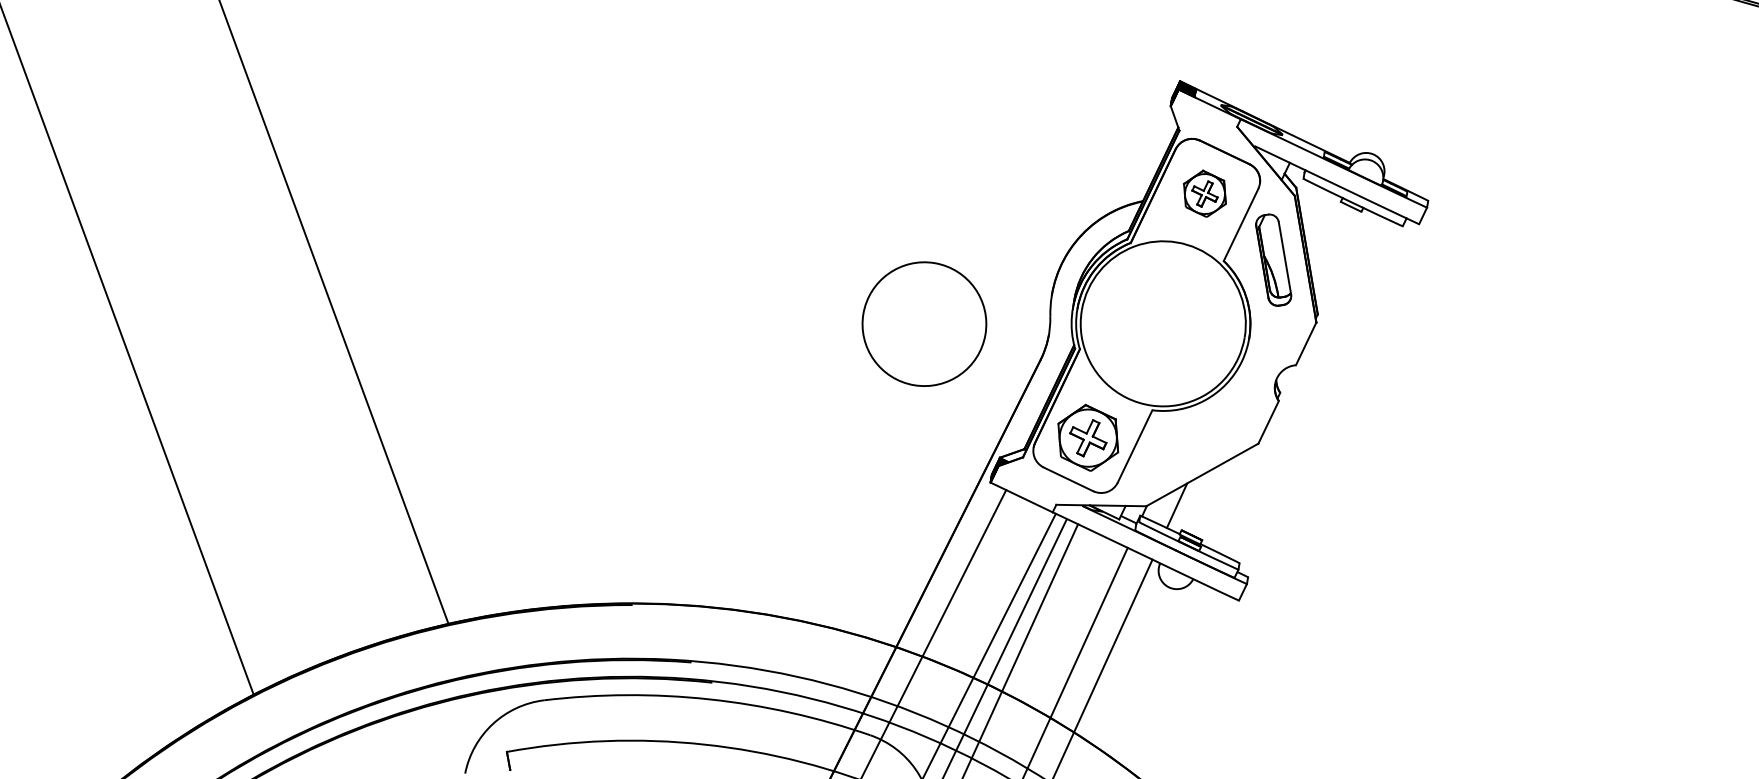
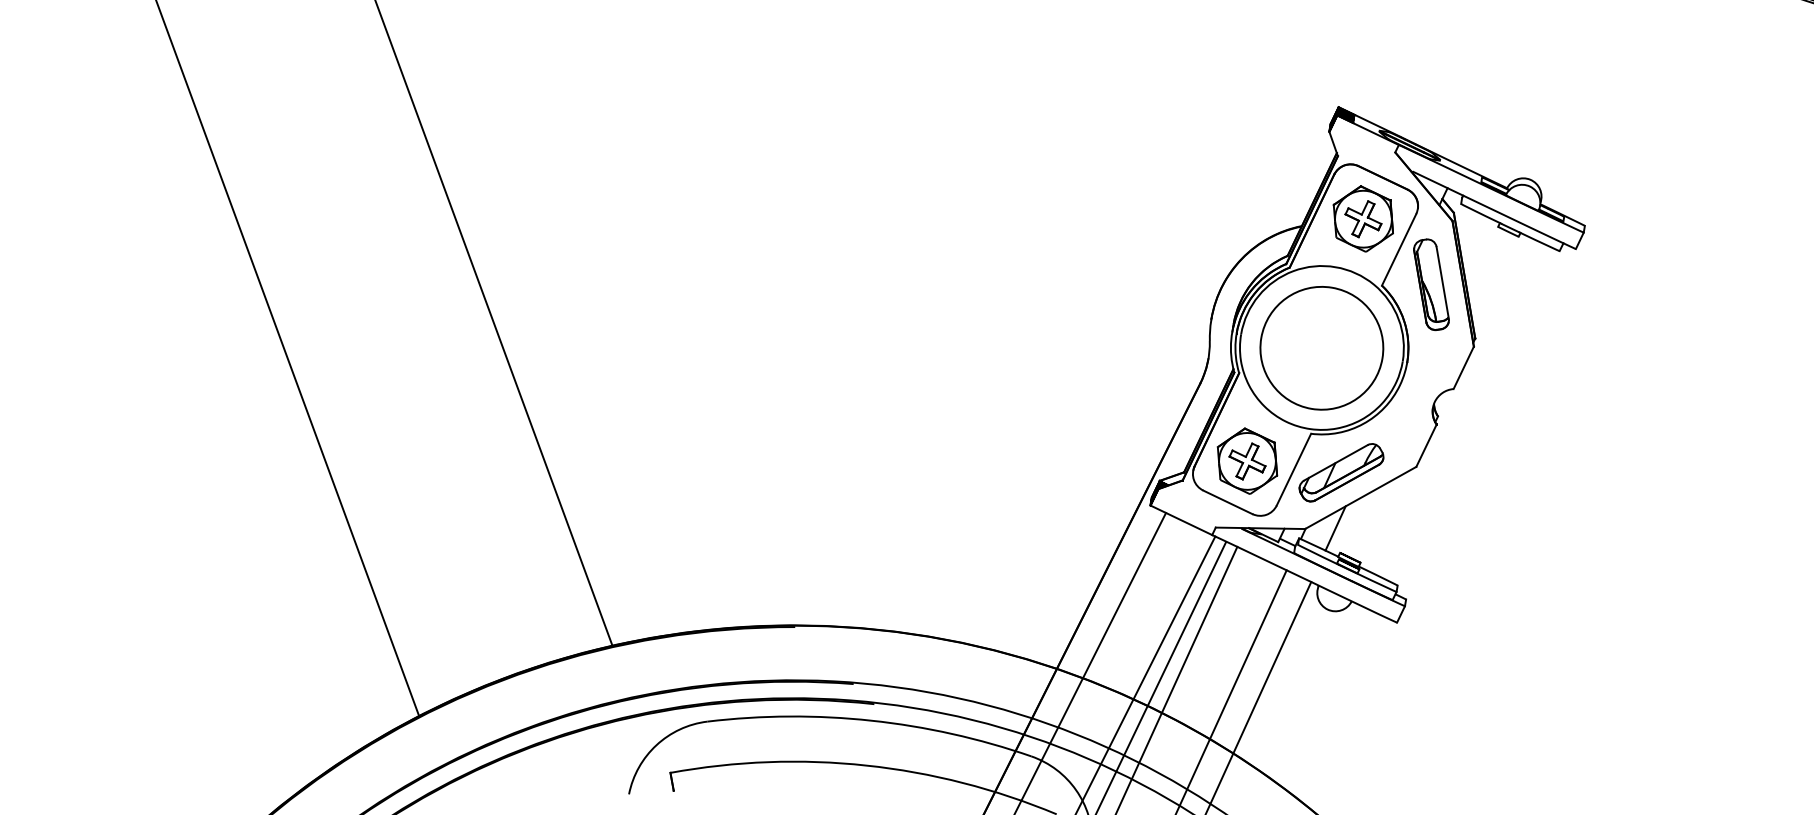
part: (1204, 193) -> (1362, 218), size x1.43
part: (924, 324) -> (1321, 348), moved
part: (1182, 449) -> (1341, 472), added

